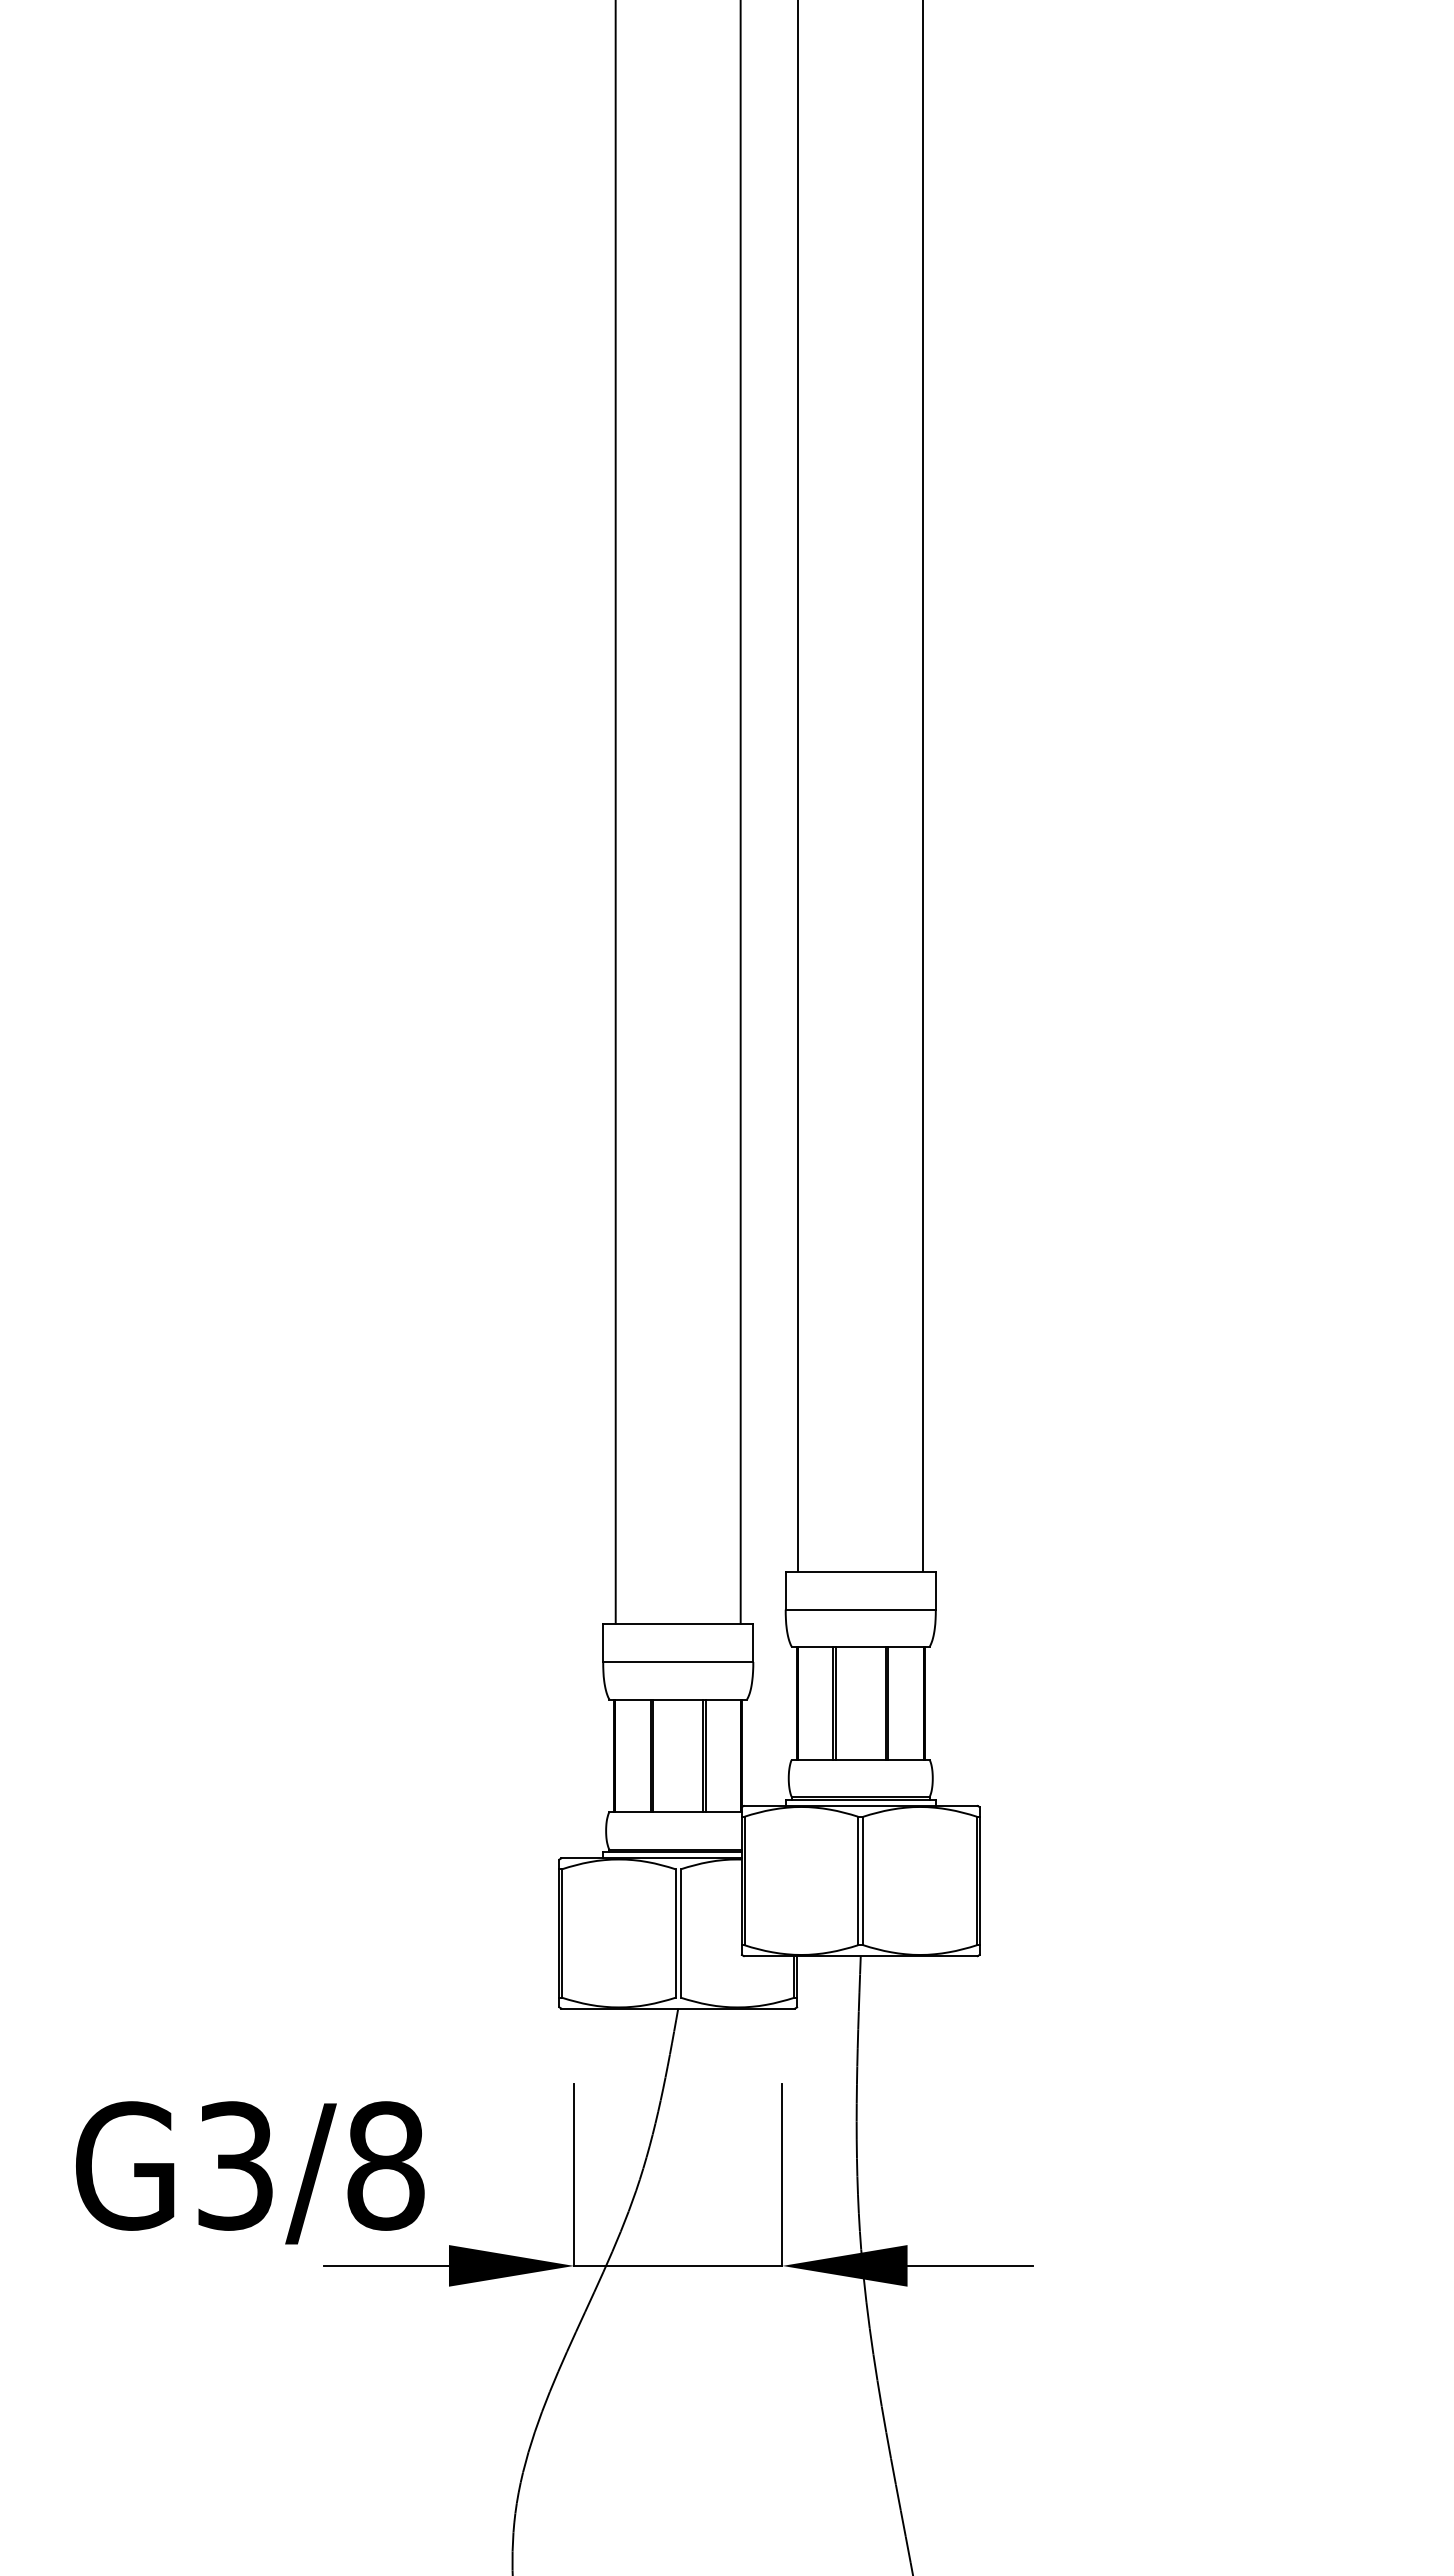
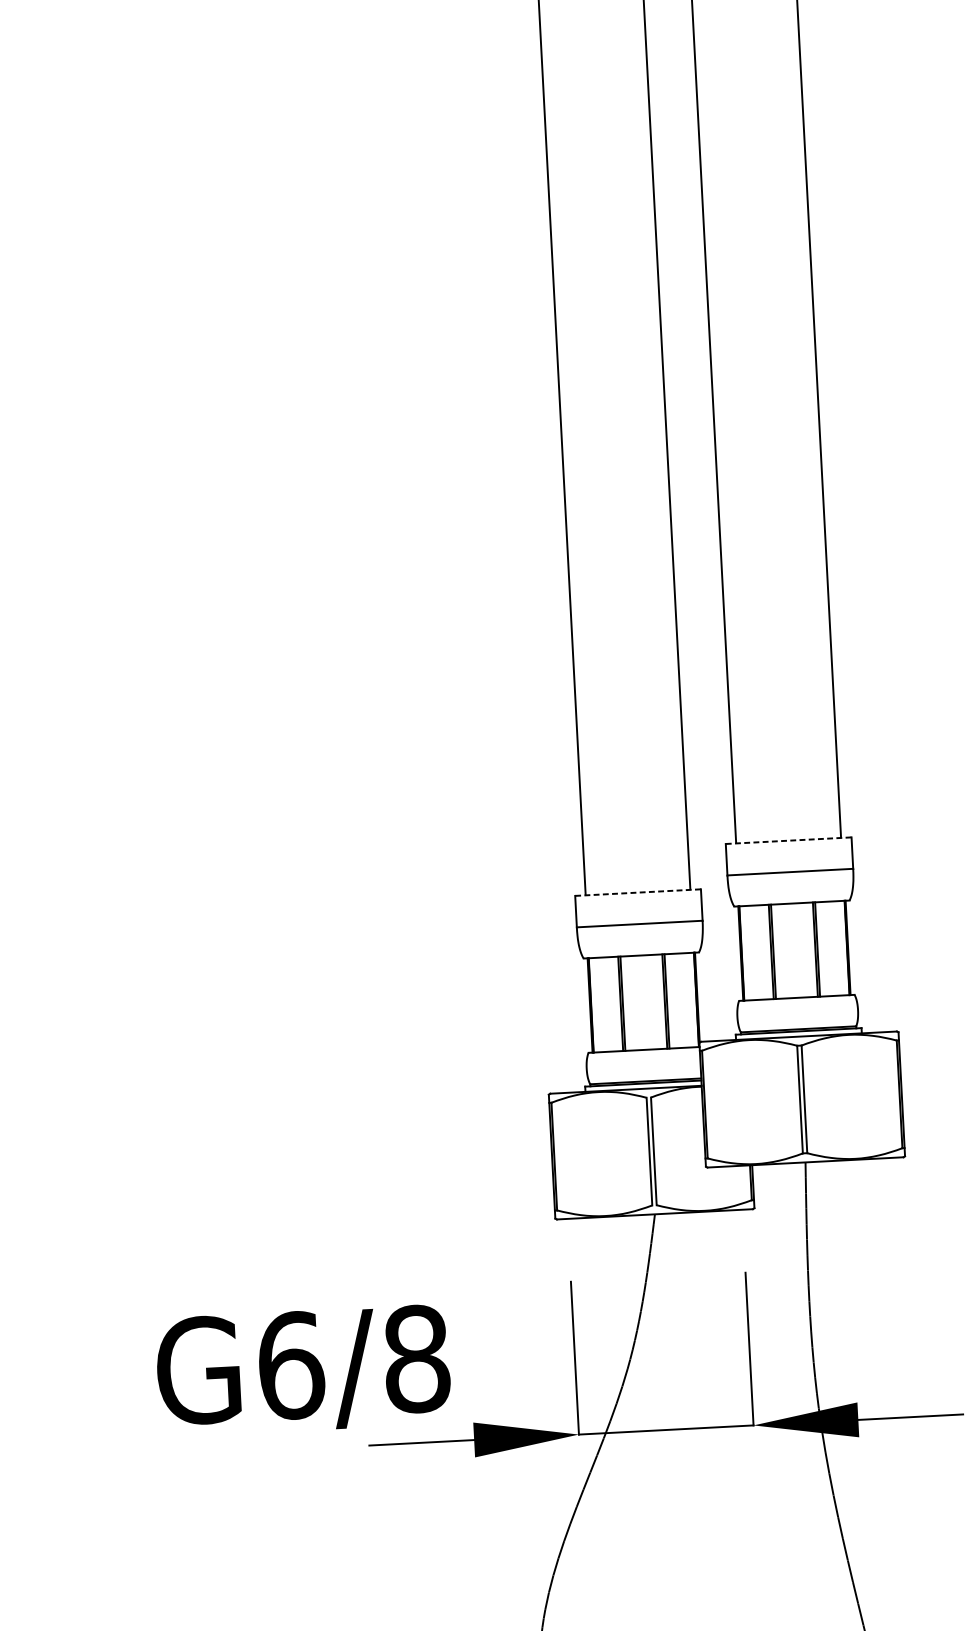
line: (861, 1572) -> (789, 841), solid -> dashed
line: (678, 1624) -> (638, 892), solid -> dashed
text: (236, 2165) -> (291, 1365), G3/8 -> G6/8

